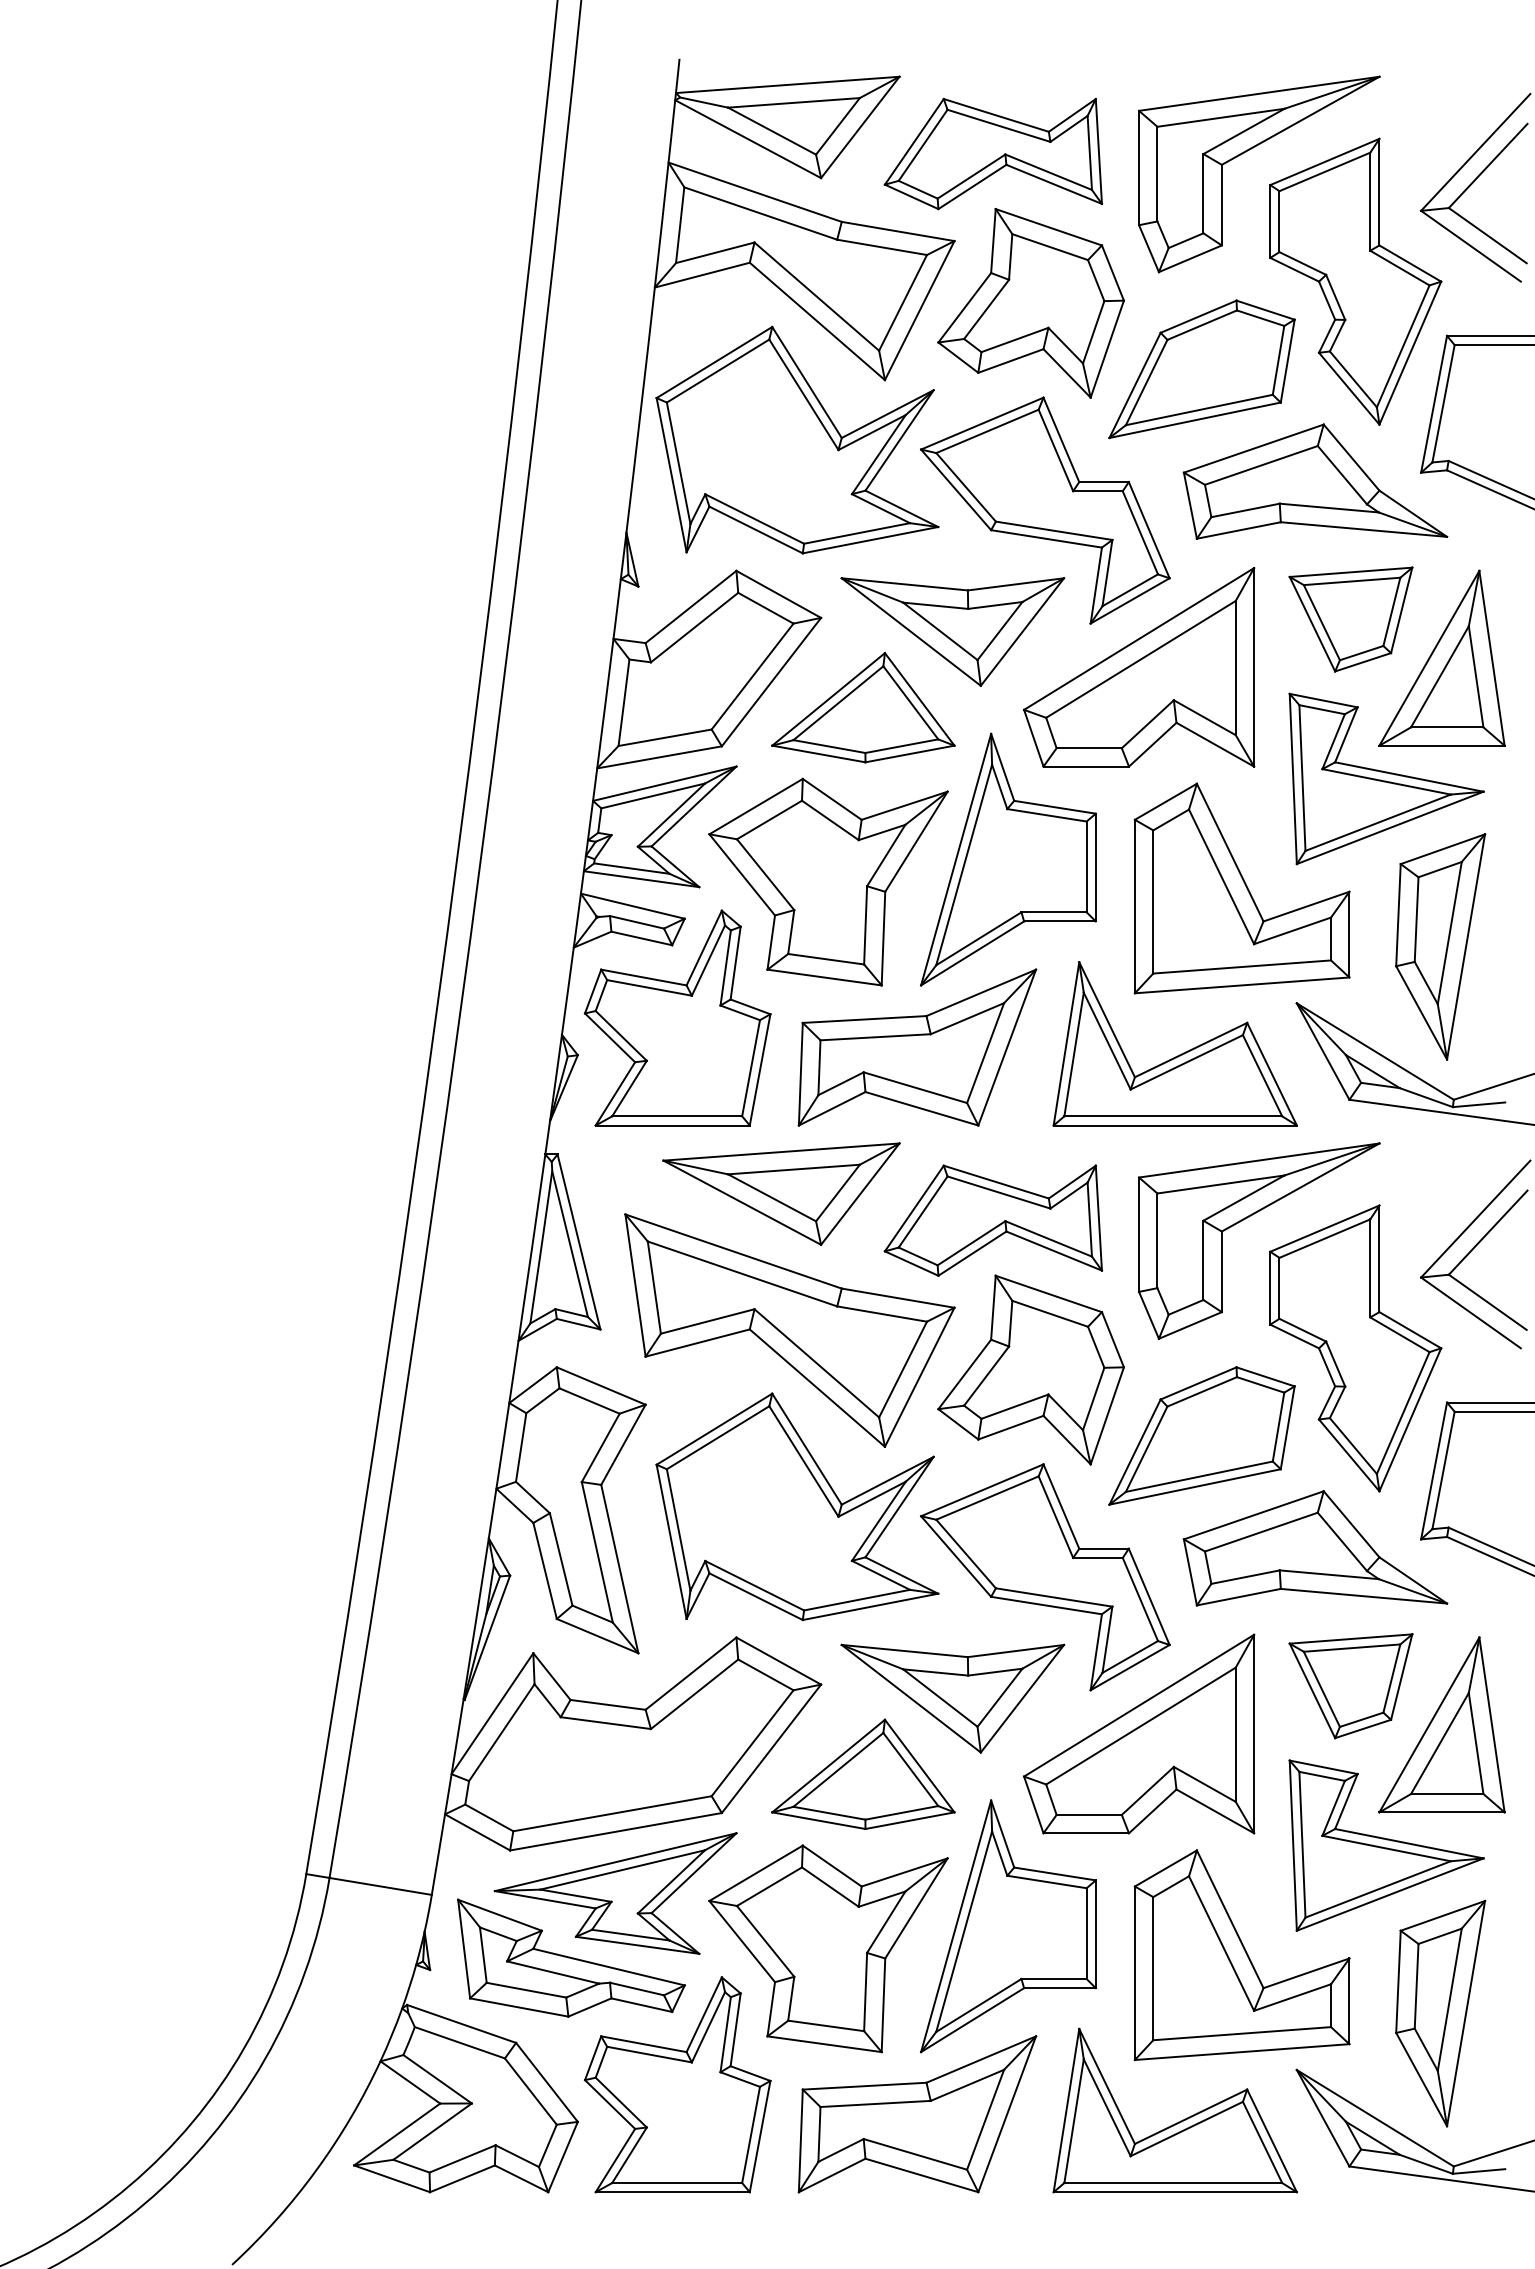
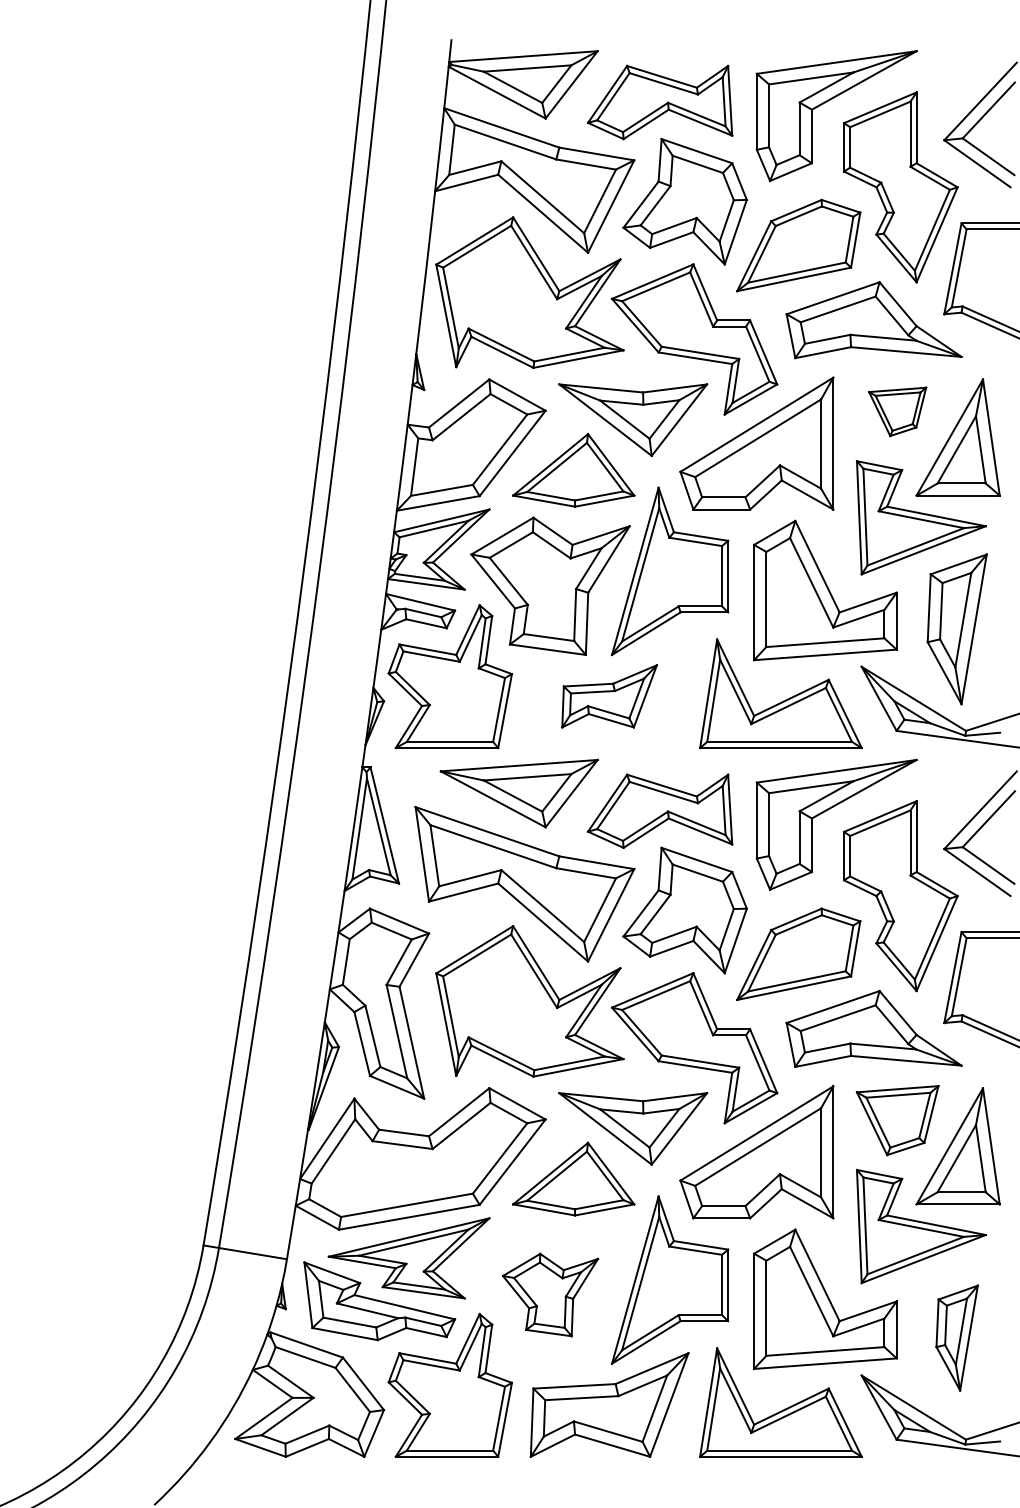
part: (1350, 619) -> (897, 411), size x0.7
part: (917, 1047) -> (609, 696), size x0.6
part: (828, 1947) -> (550, 1294), size x0.6
part: (1439, 2012) -> (956, 1337), size x0.7

